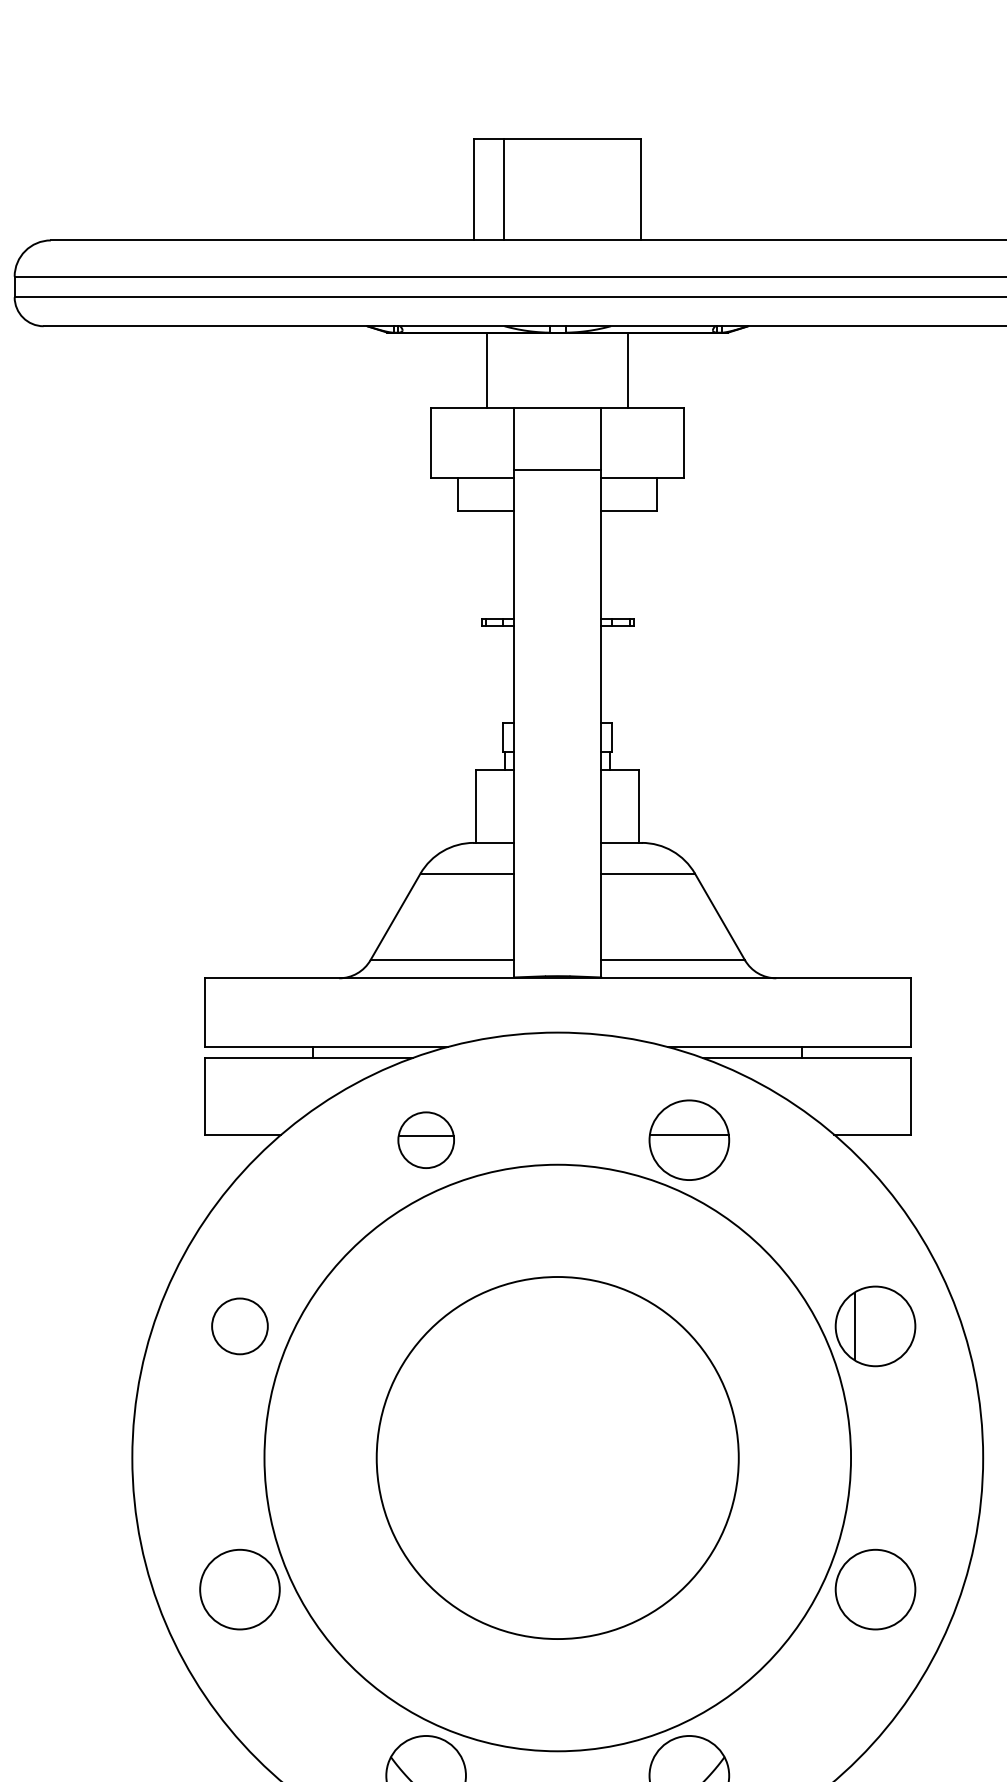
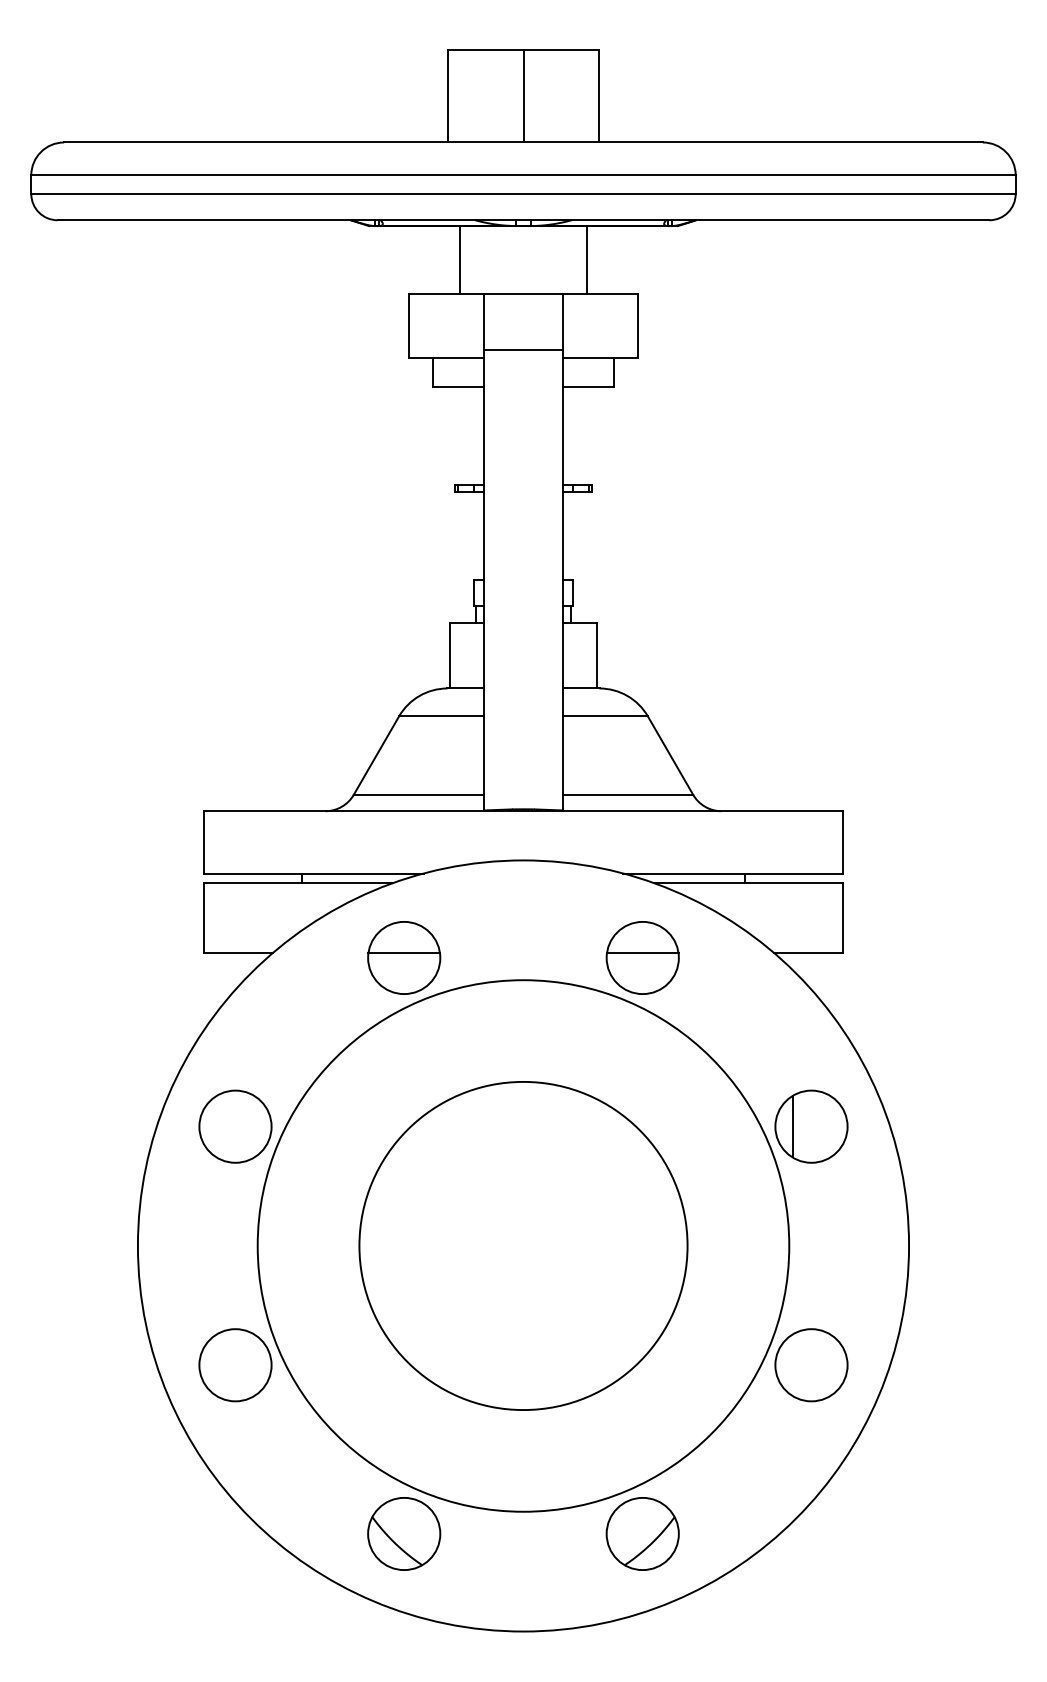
line: (503, 189) -> (523, 96), moved
part: (426, 1139) -> (404, 957), size x1.43
circle: (239, 1326) -> (235, 1126), size x1.43

